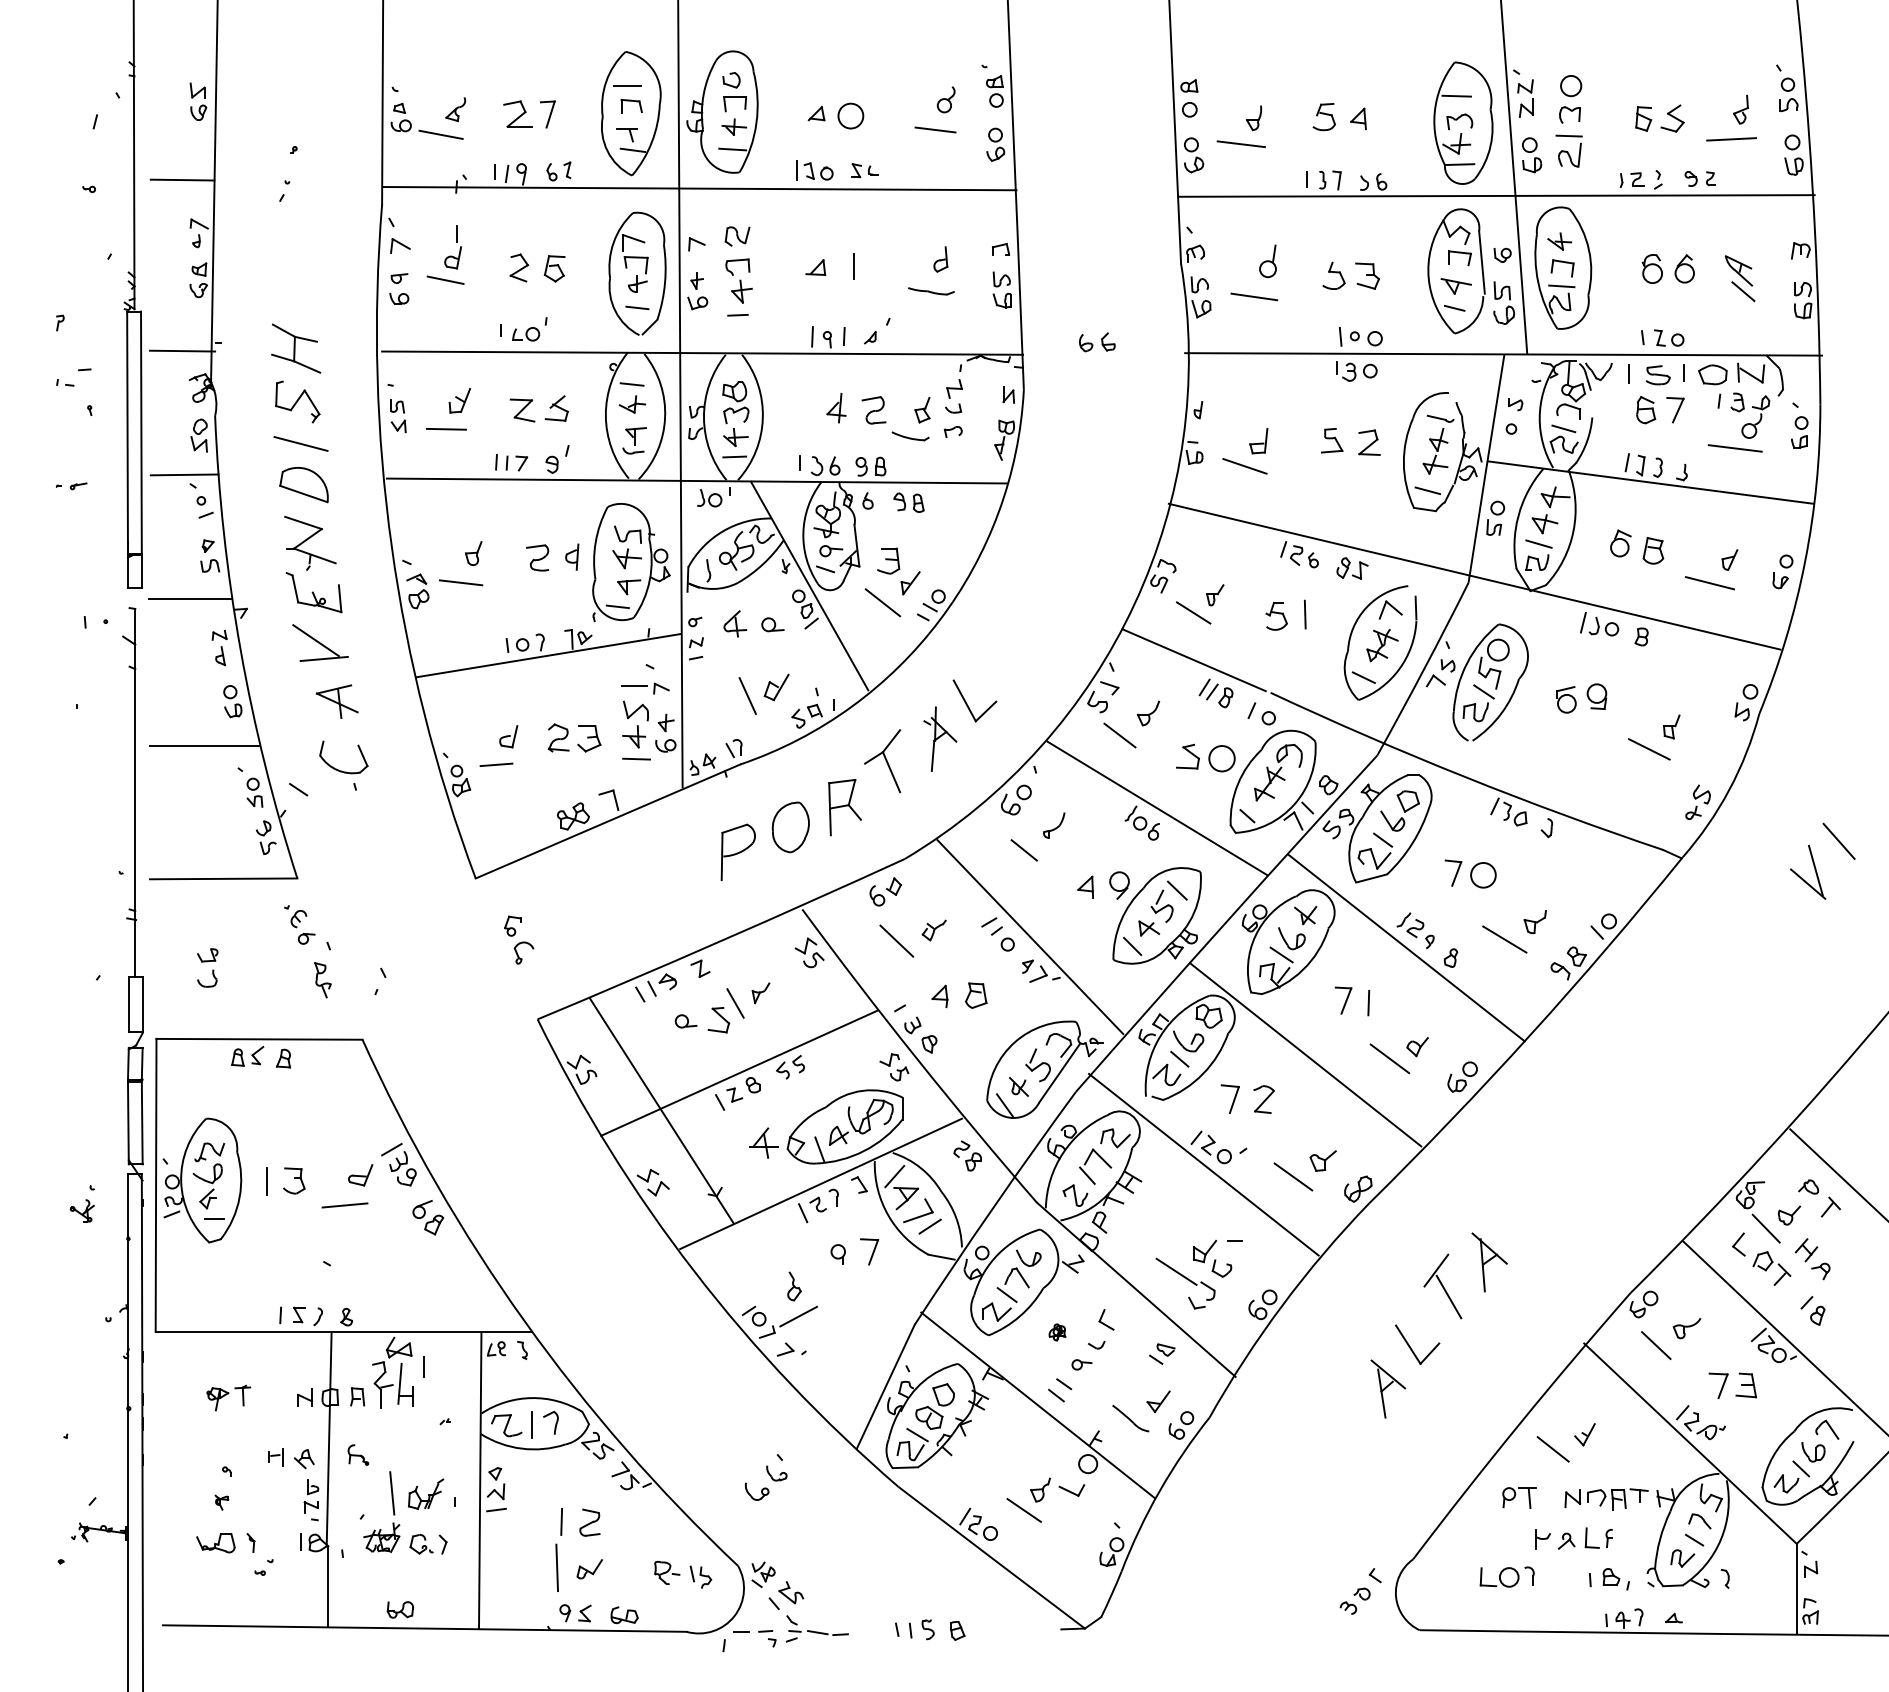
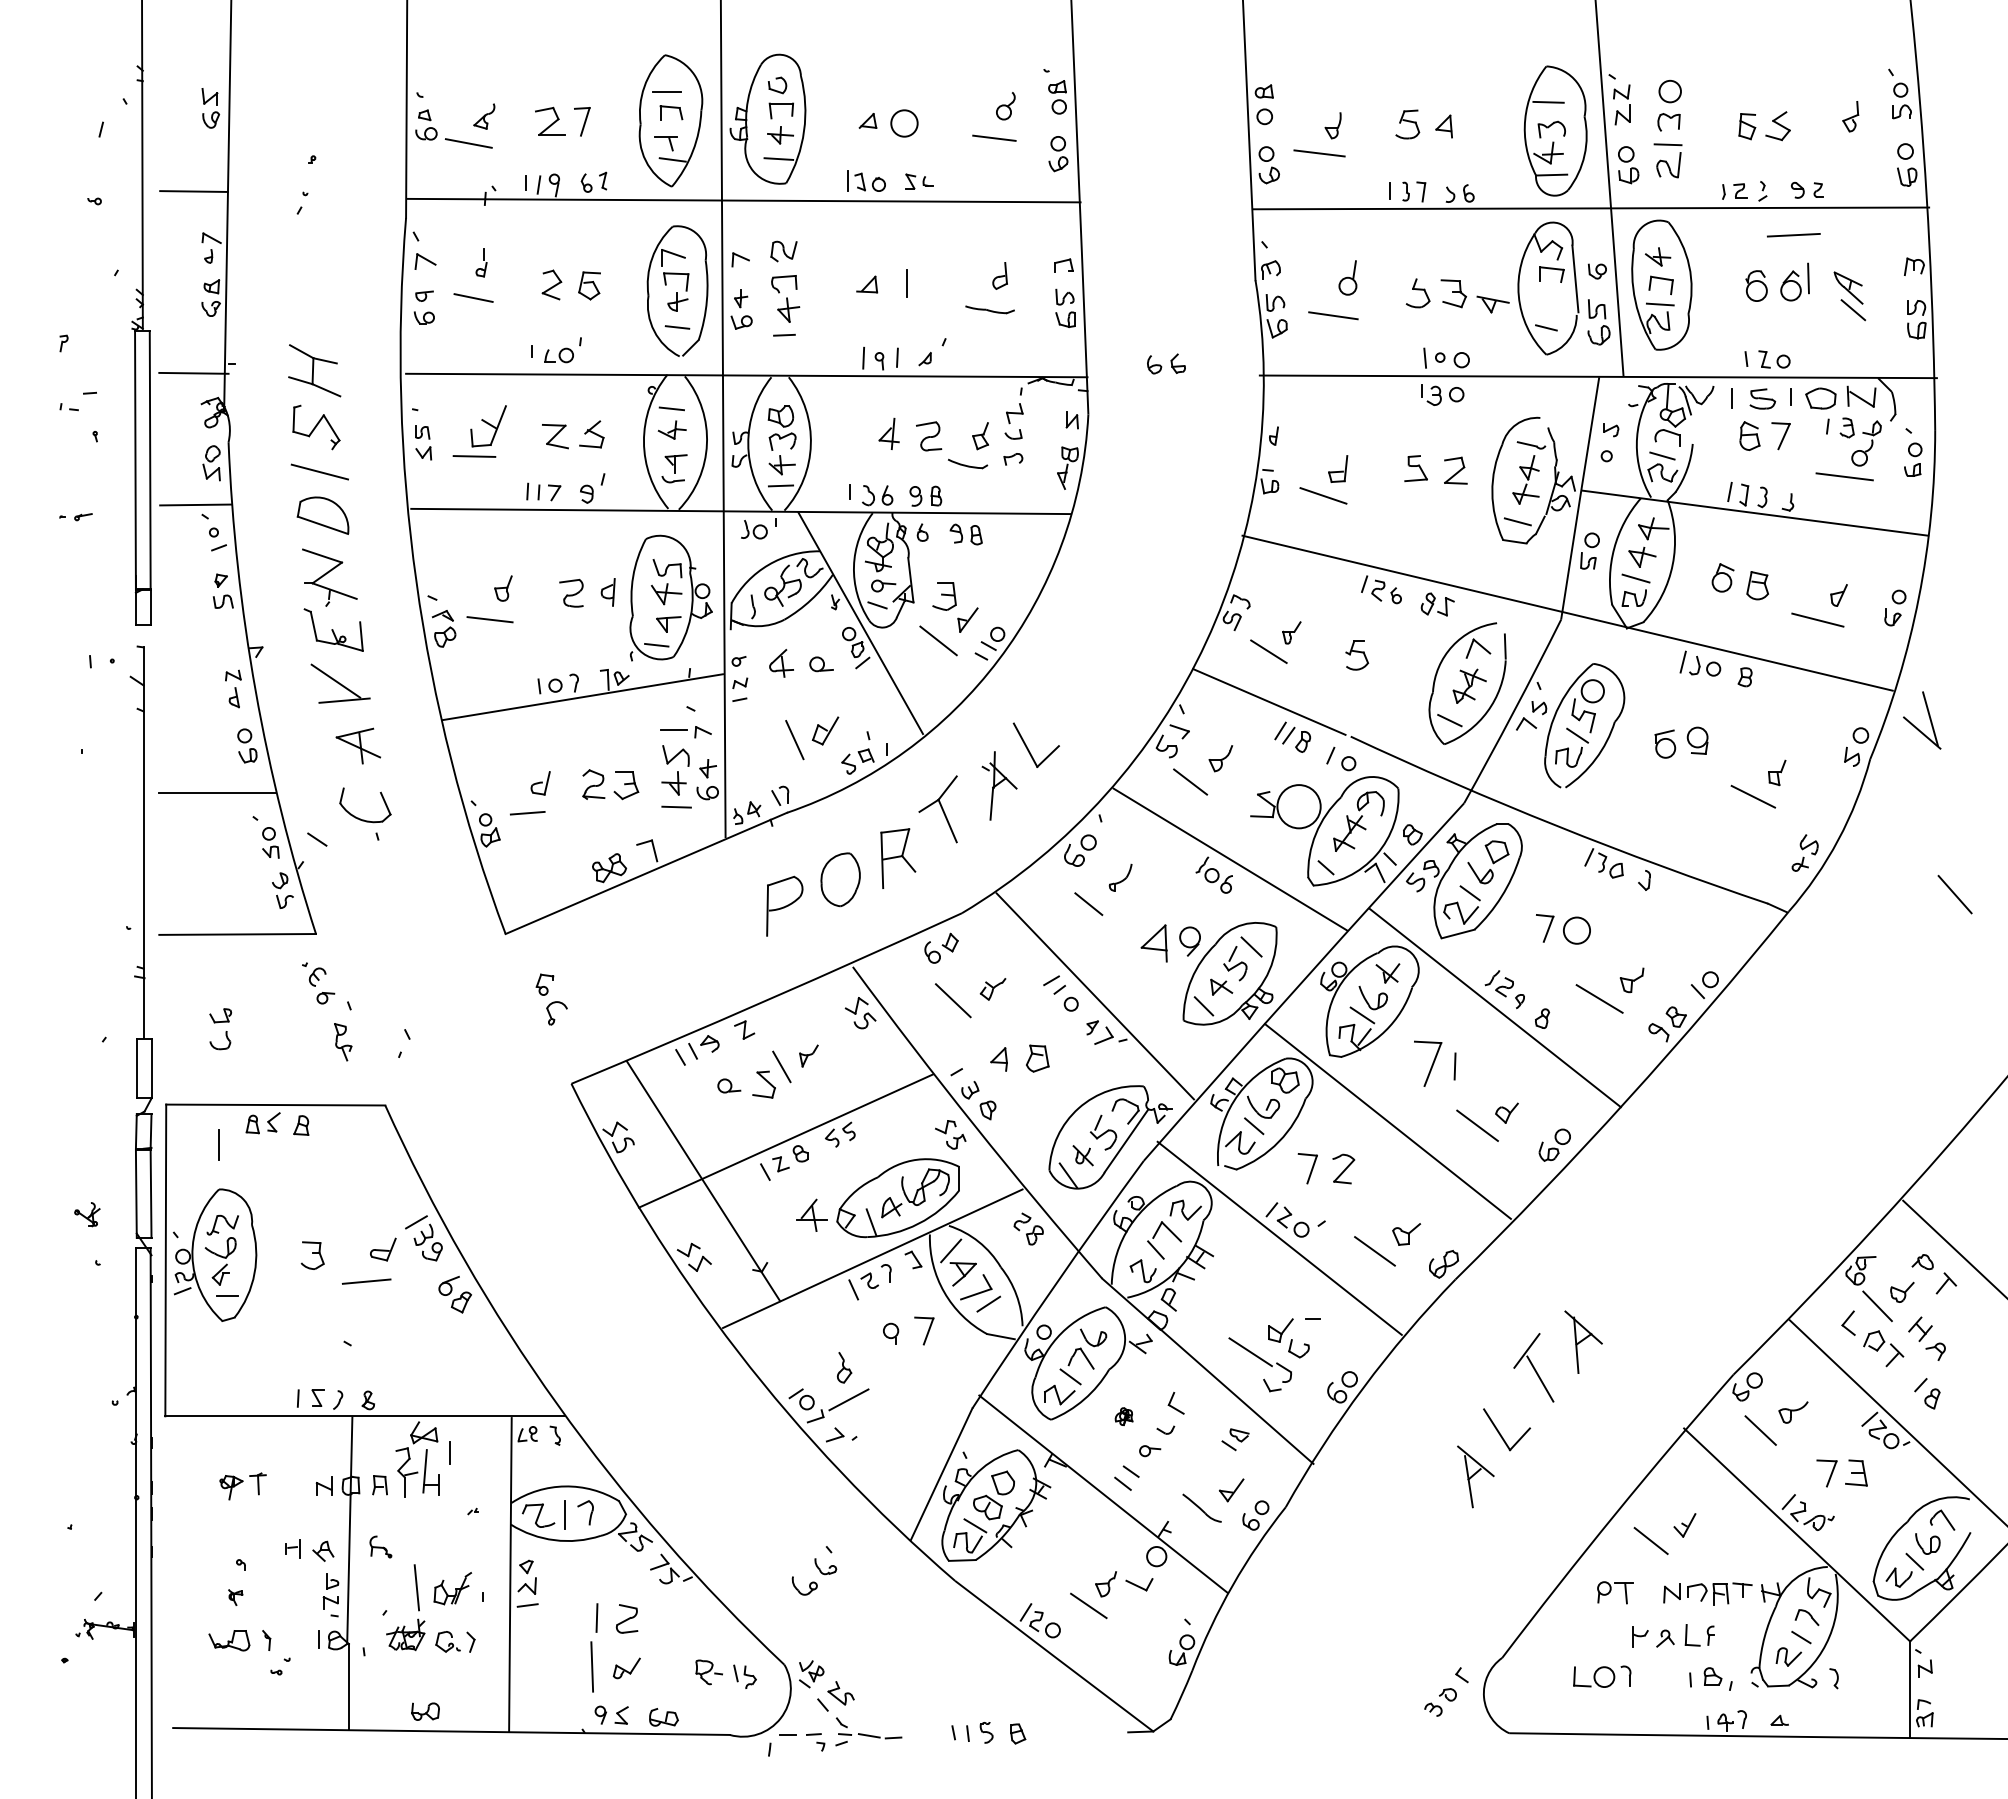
line: (1731, 139) -> (1793, 235), moved
part: (453, 246) -> (481, 262), size x0.6
part: (1455, 286) -> (1492, 304), moved
part: (459, 400) -> (488, 425), size x1.6
line: (189, 599) -> (201, 637), removed
line: (1305, 614) -> (1808, 278), moved
circle: (1221, 758) -> (1298, 806), size x1.6
part: (1815, 871) -> (1929, 719), moved
part: (1085, 887) -> (1153, 943), size x1.6
part: (1343, 1000) -> (1428, 1063), size x1.6
line: (266, 1180) -> (218, 1144), moved
part: (82, 1210) -> (87, 1214), moved

